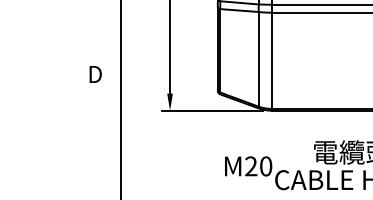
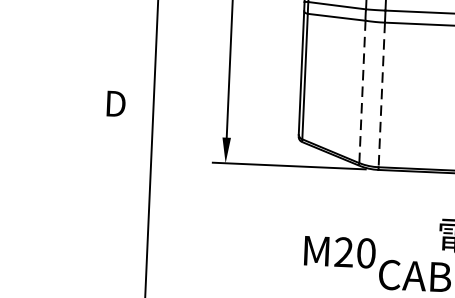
line: (258, 58) -> (361, 90), solid -> dashed
line: (271, 61) -> (381, 95), solid -> dashed

